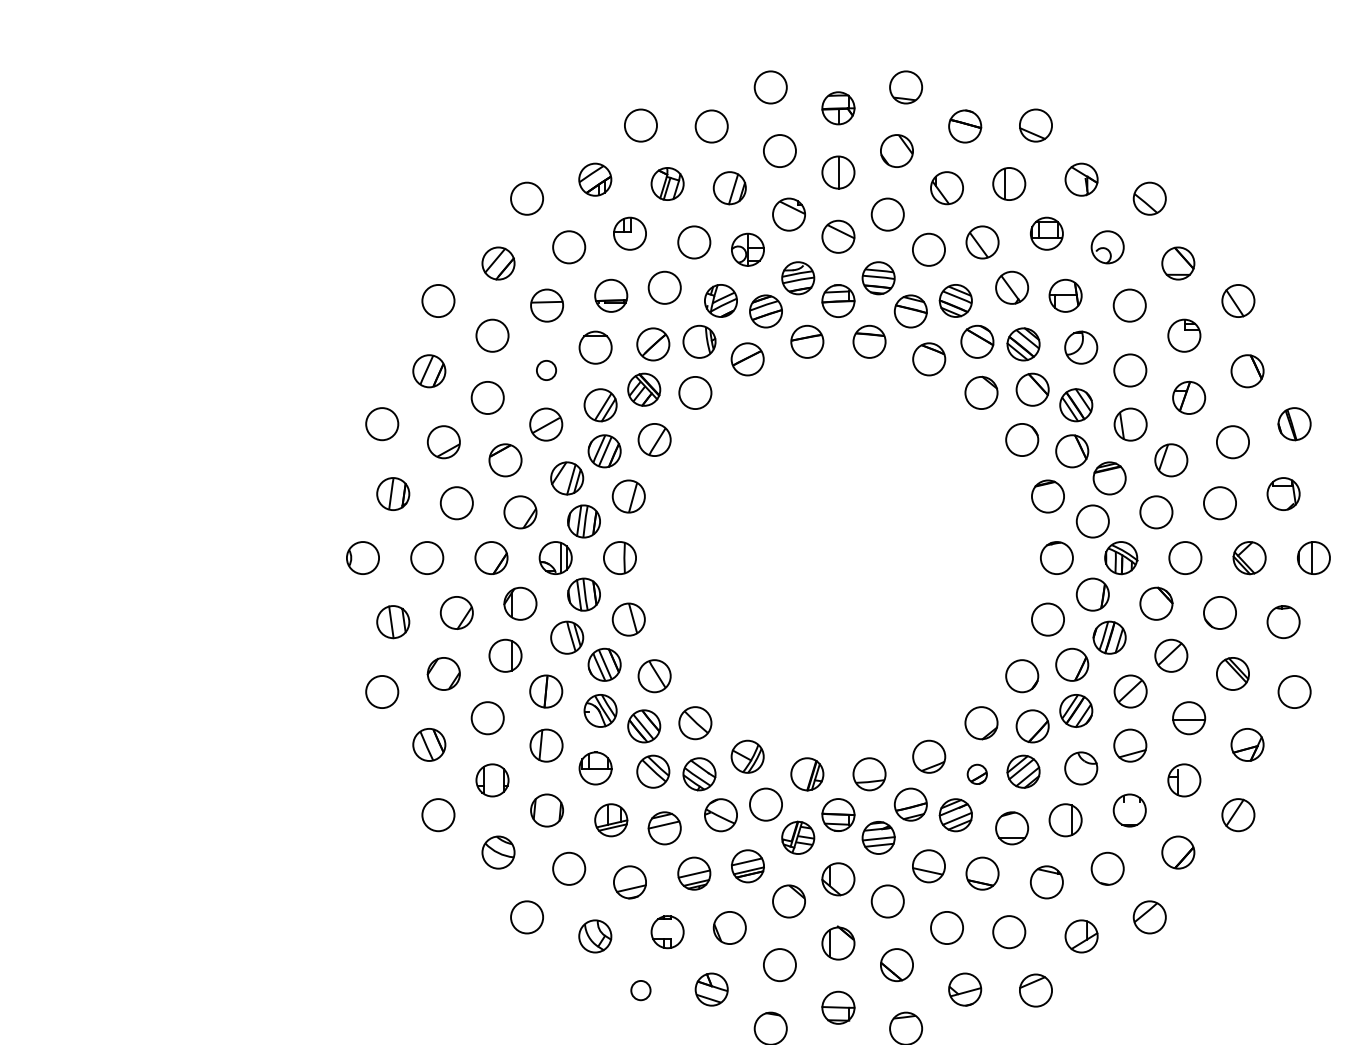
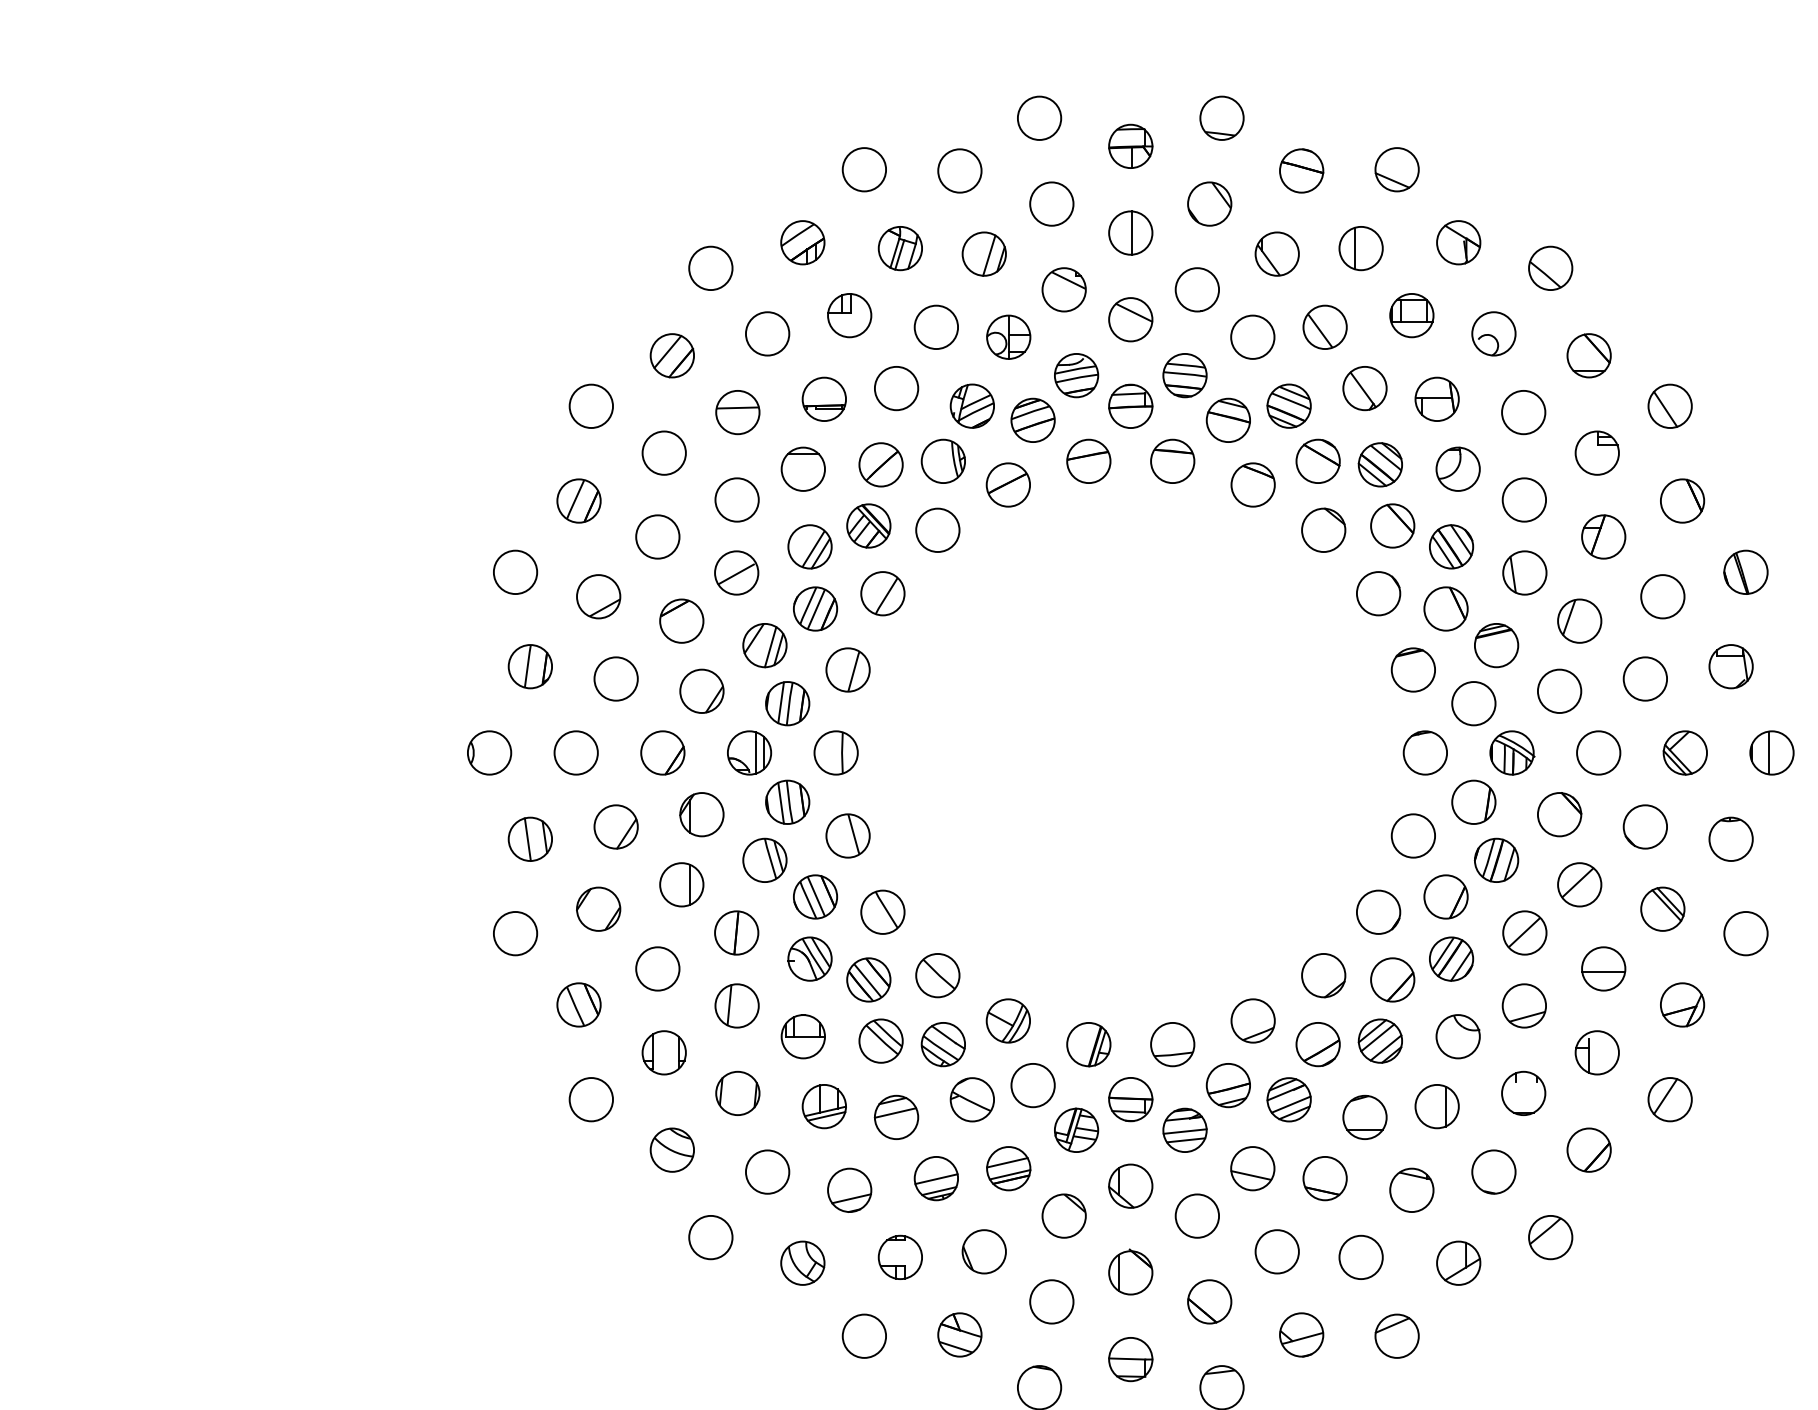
circle: (546, 370) -> (736, 499), size x1.67
part: (976, 774) -> (1317, 1044), size x1.67
circle: (641, 990) -> (864, 1335), size x1.67

